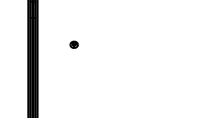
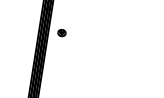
part: (73, 44) -> (61, 32), moved

